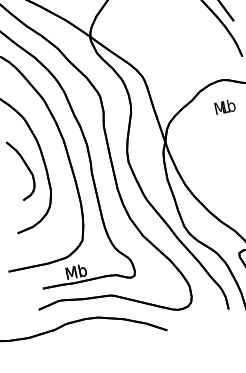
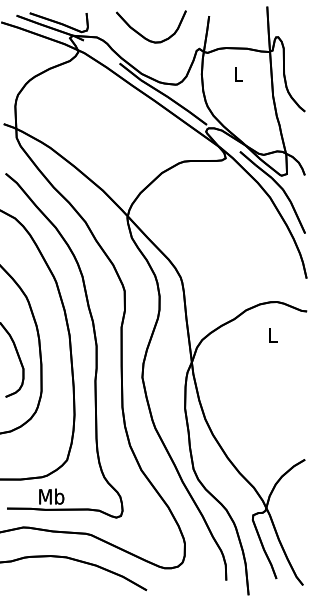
text: (224, 106) -> (272, 334), Mb -> L

